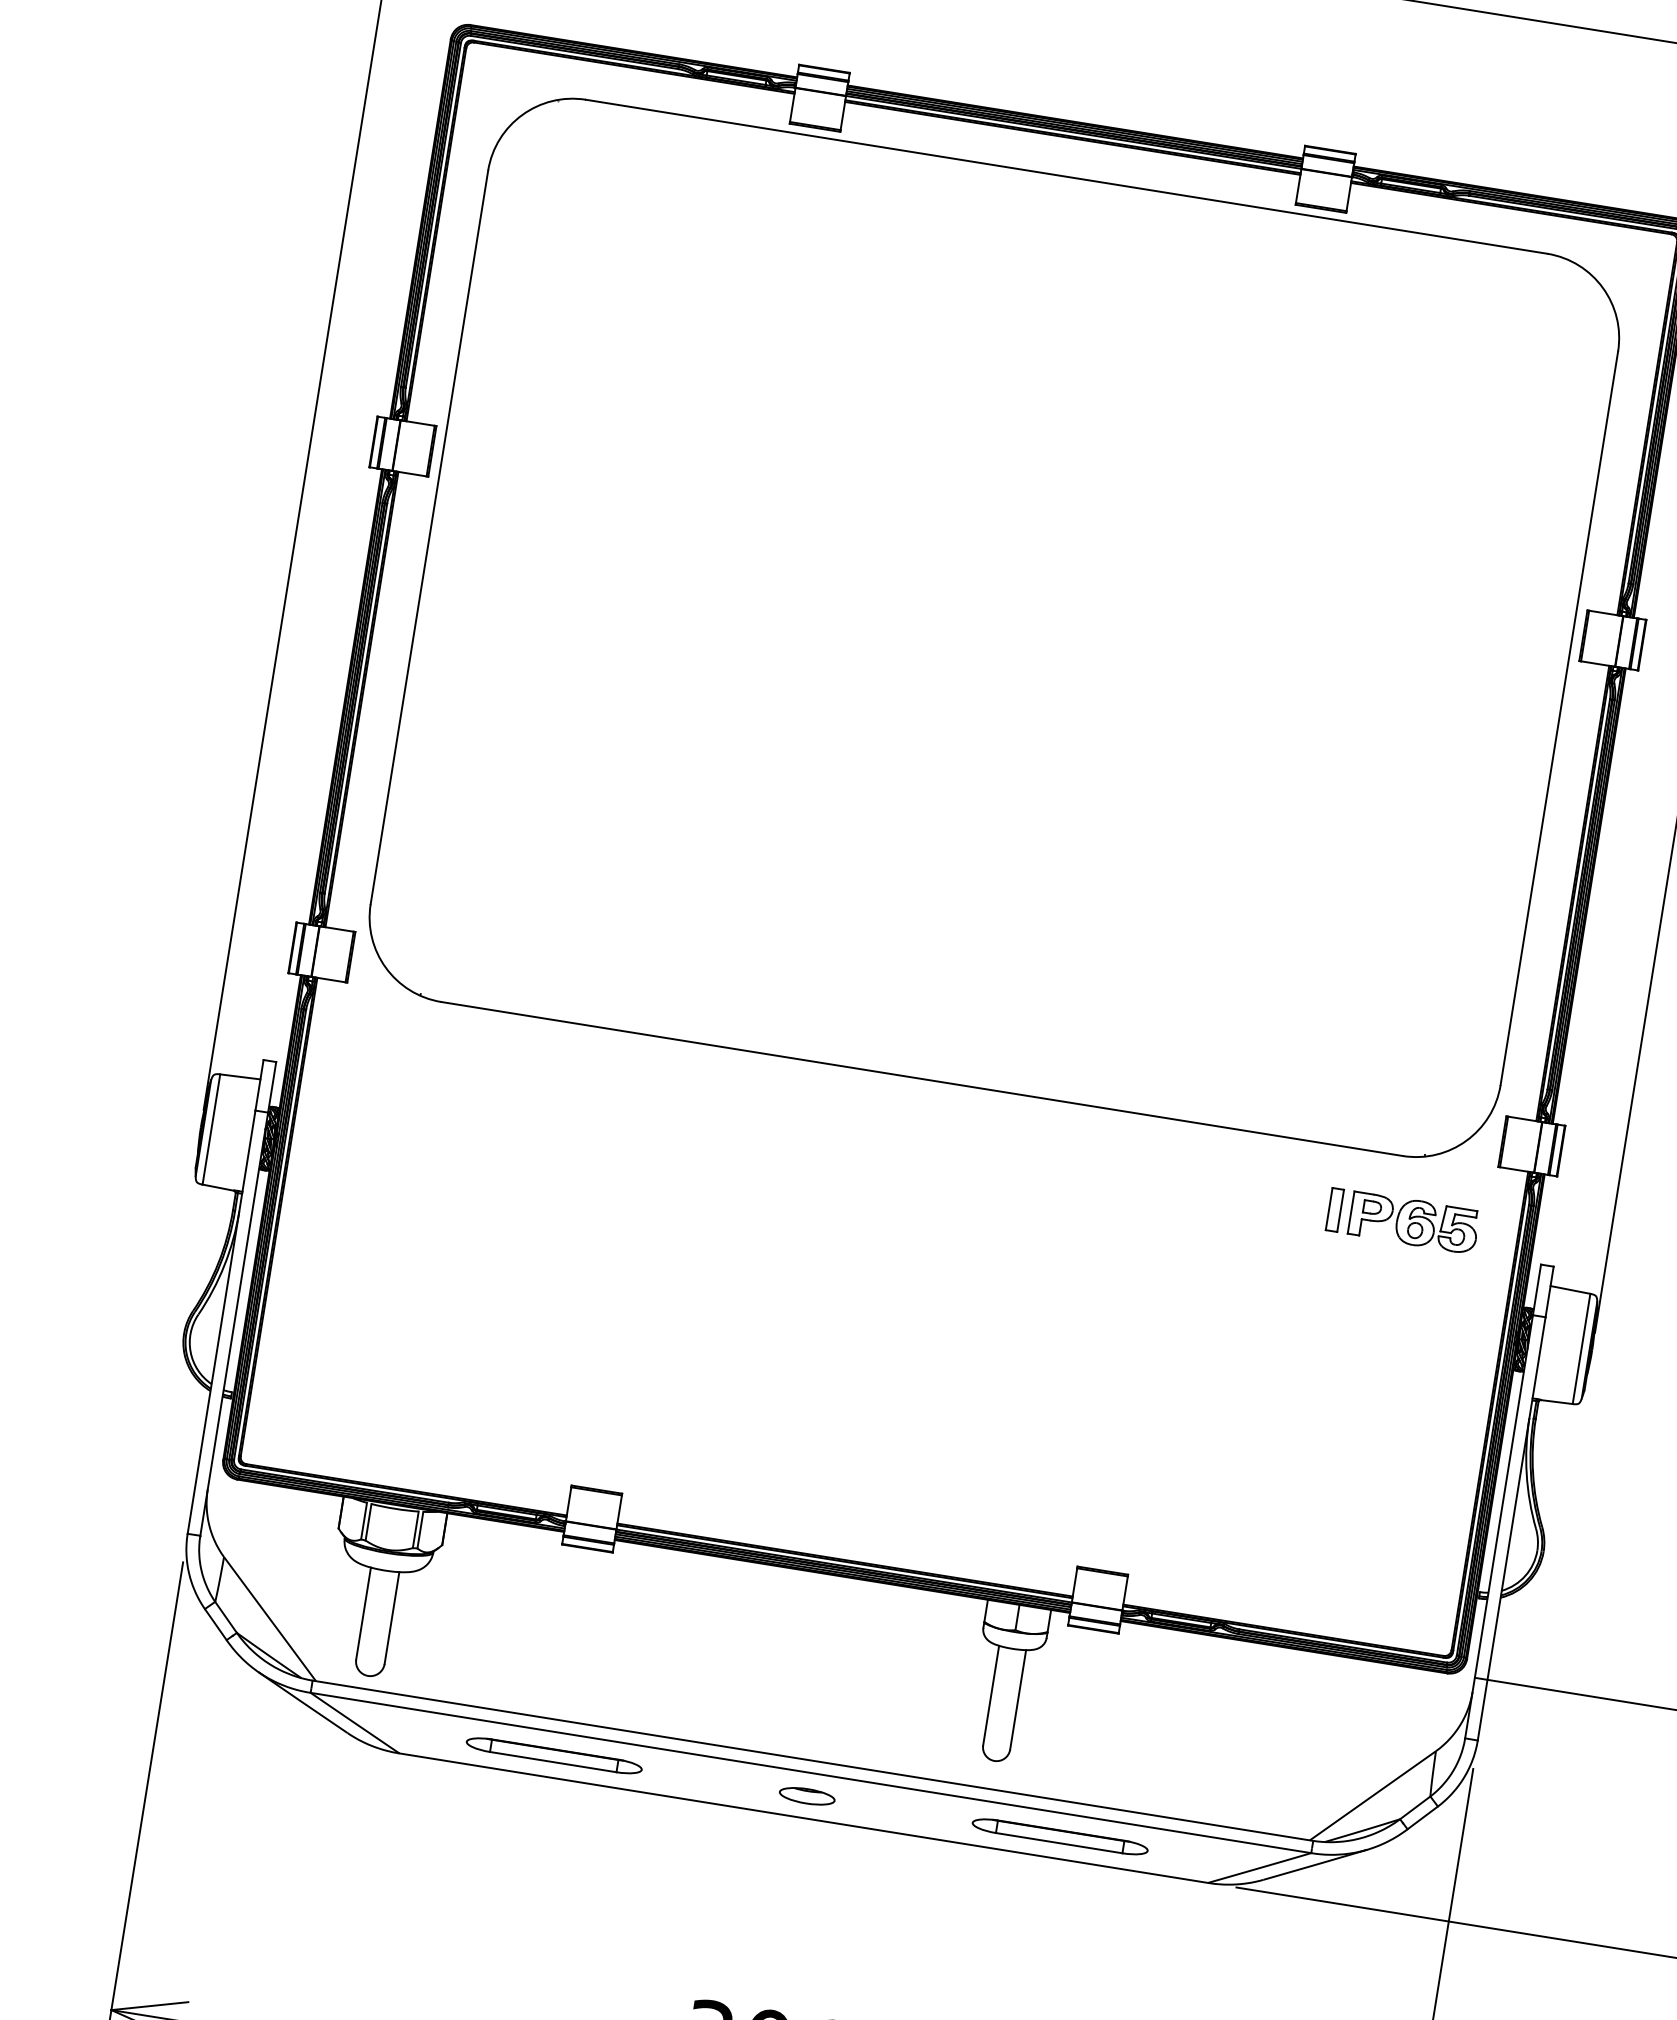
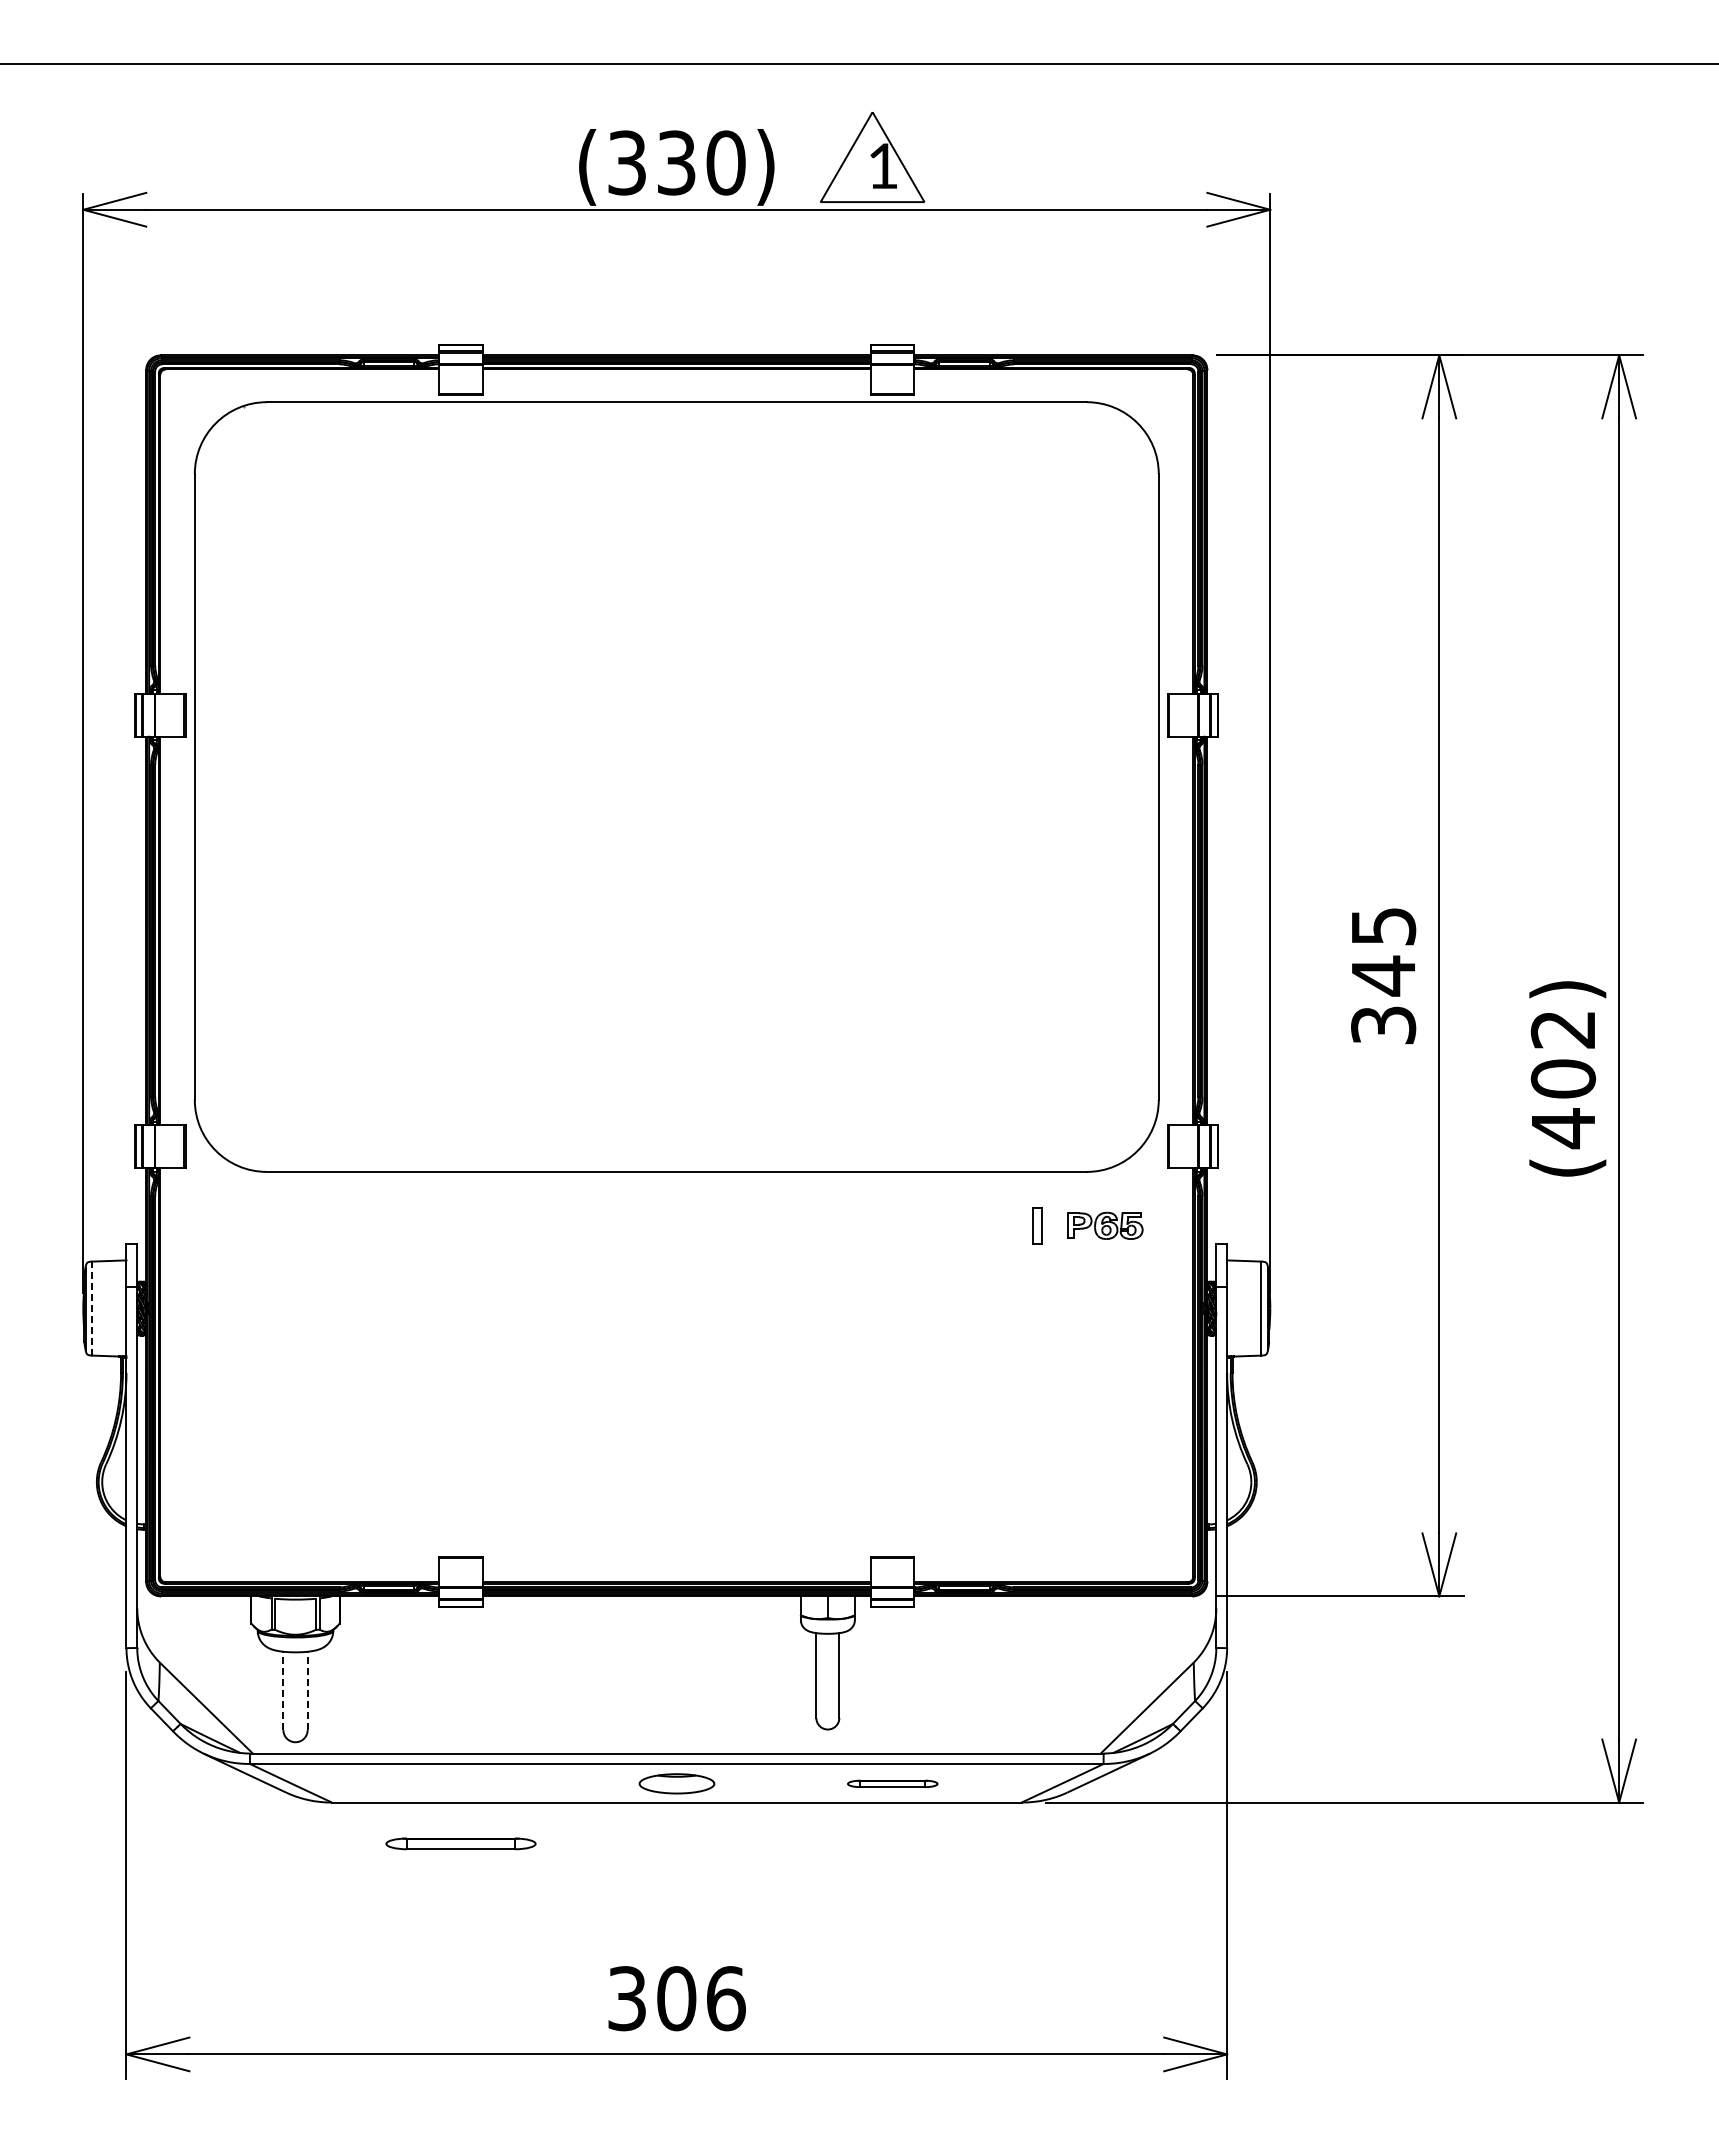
line: (211, 1129) -> (92, 1308), solid -> dashed
part: (1413, 1222) -> (1104, 1225), size x0.7
line: (363, 1613) -> (283, 1690), solid -> dashed
line: (391, 1617) -> (307, 1690), solid -> dashed
part: (553, 1755) -> (460, 1843), moved
part: (806, 1795) -> (676, 1783), size x1.6
part: (1060, 1836) -> (892, 1783), size x0.6

